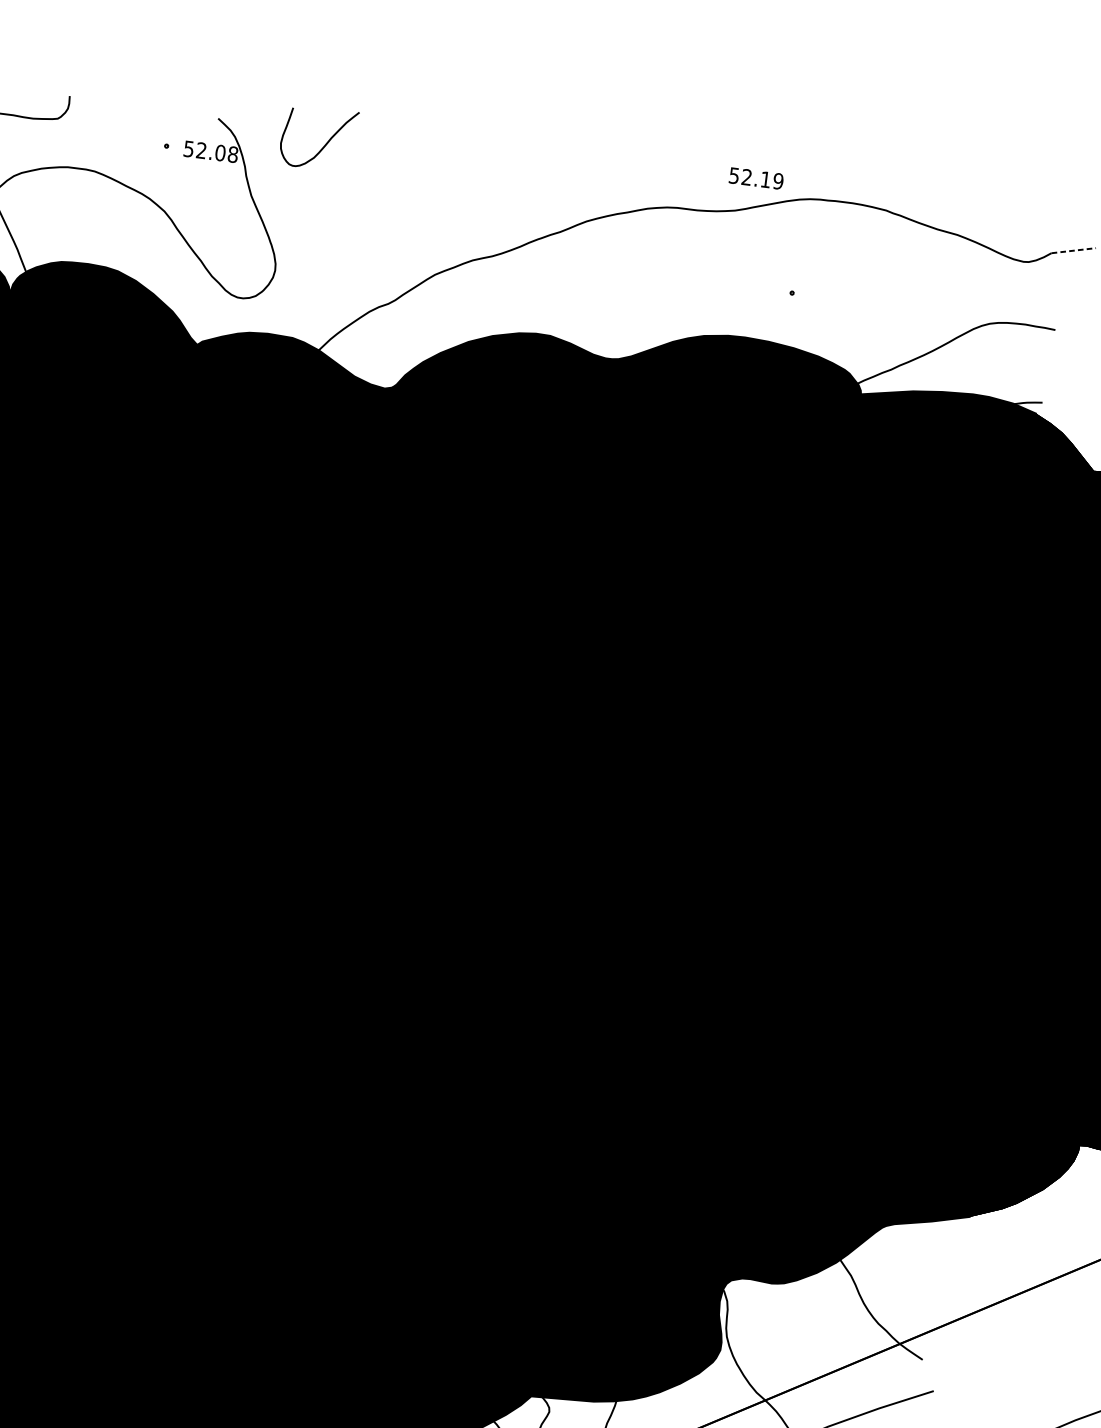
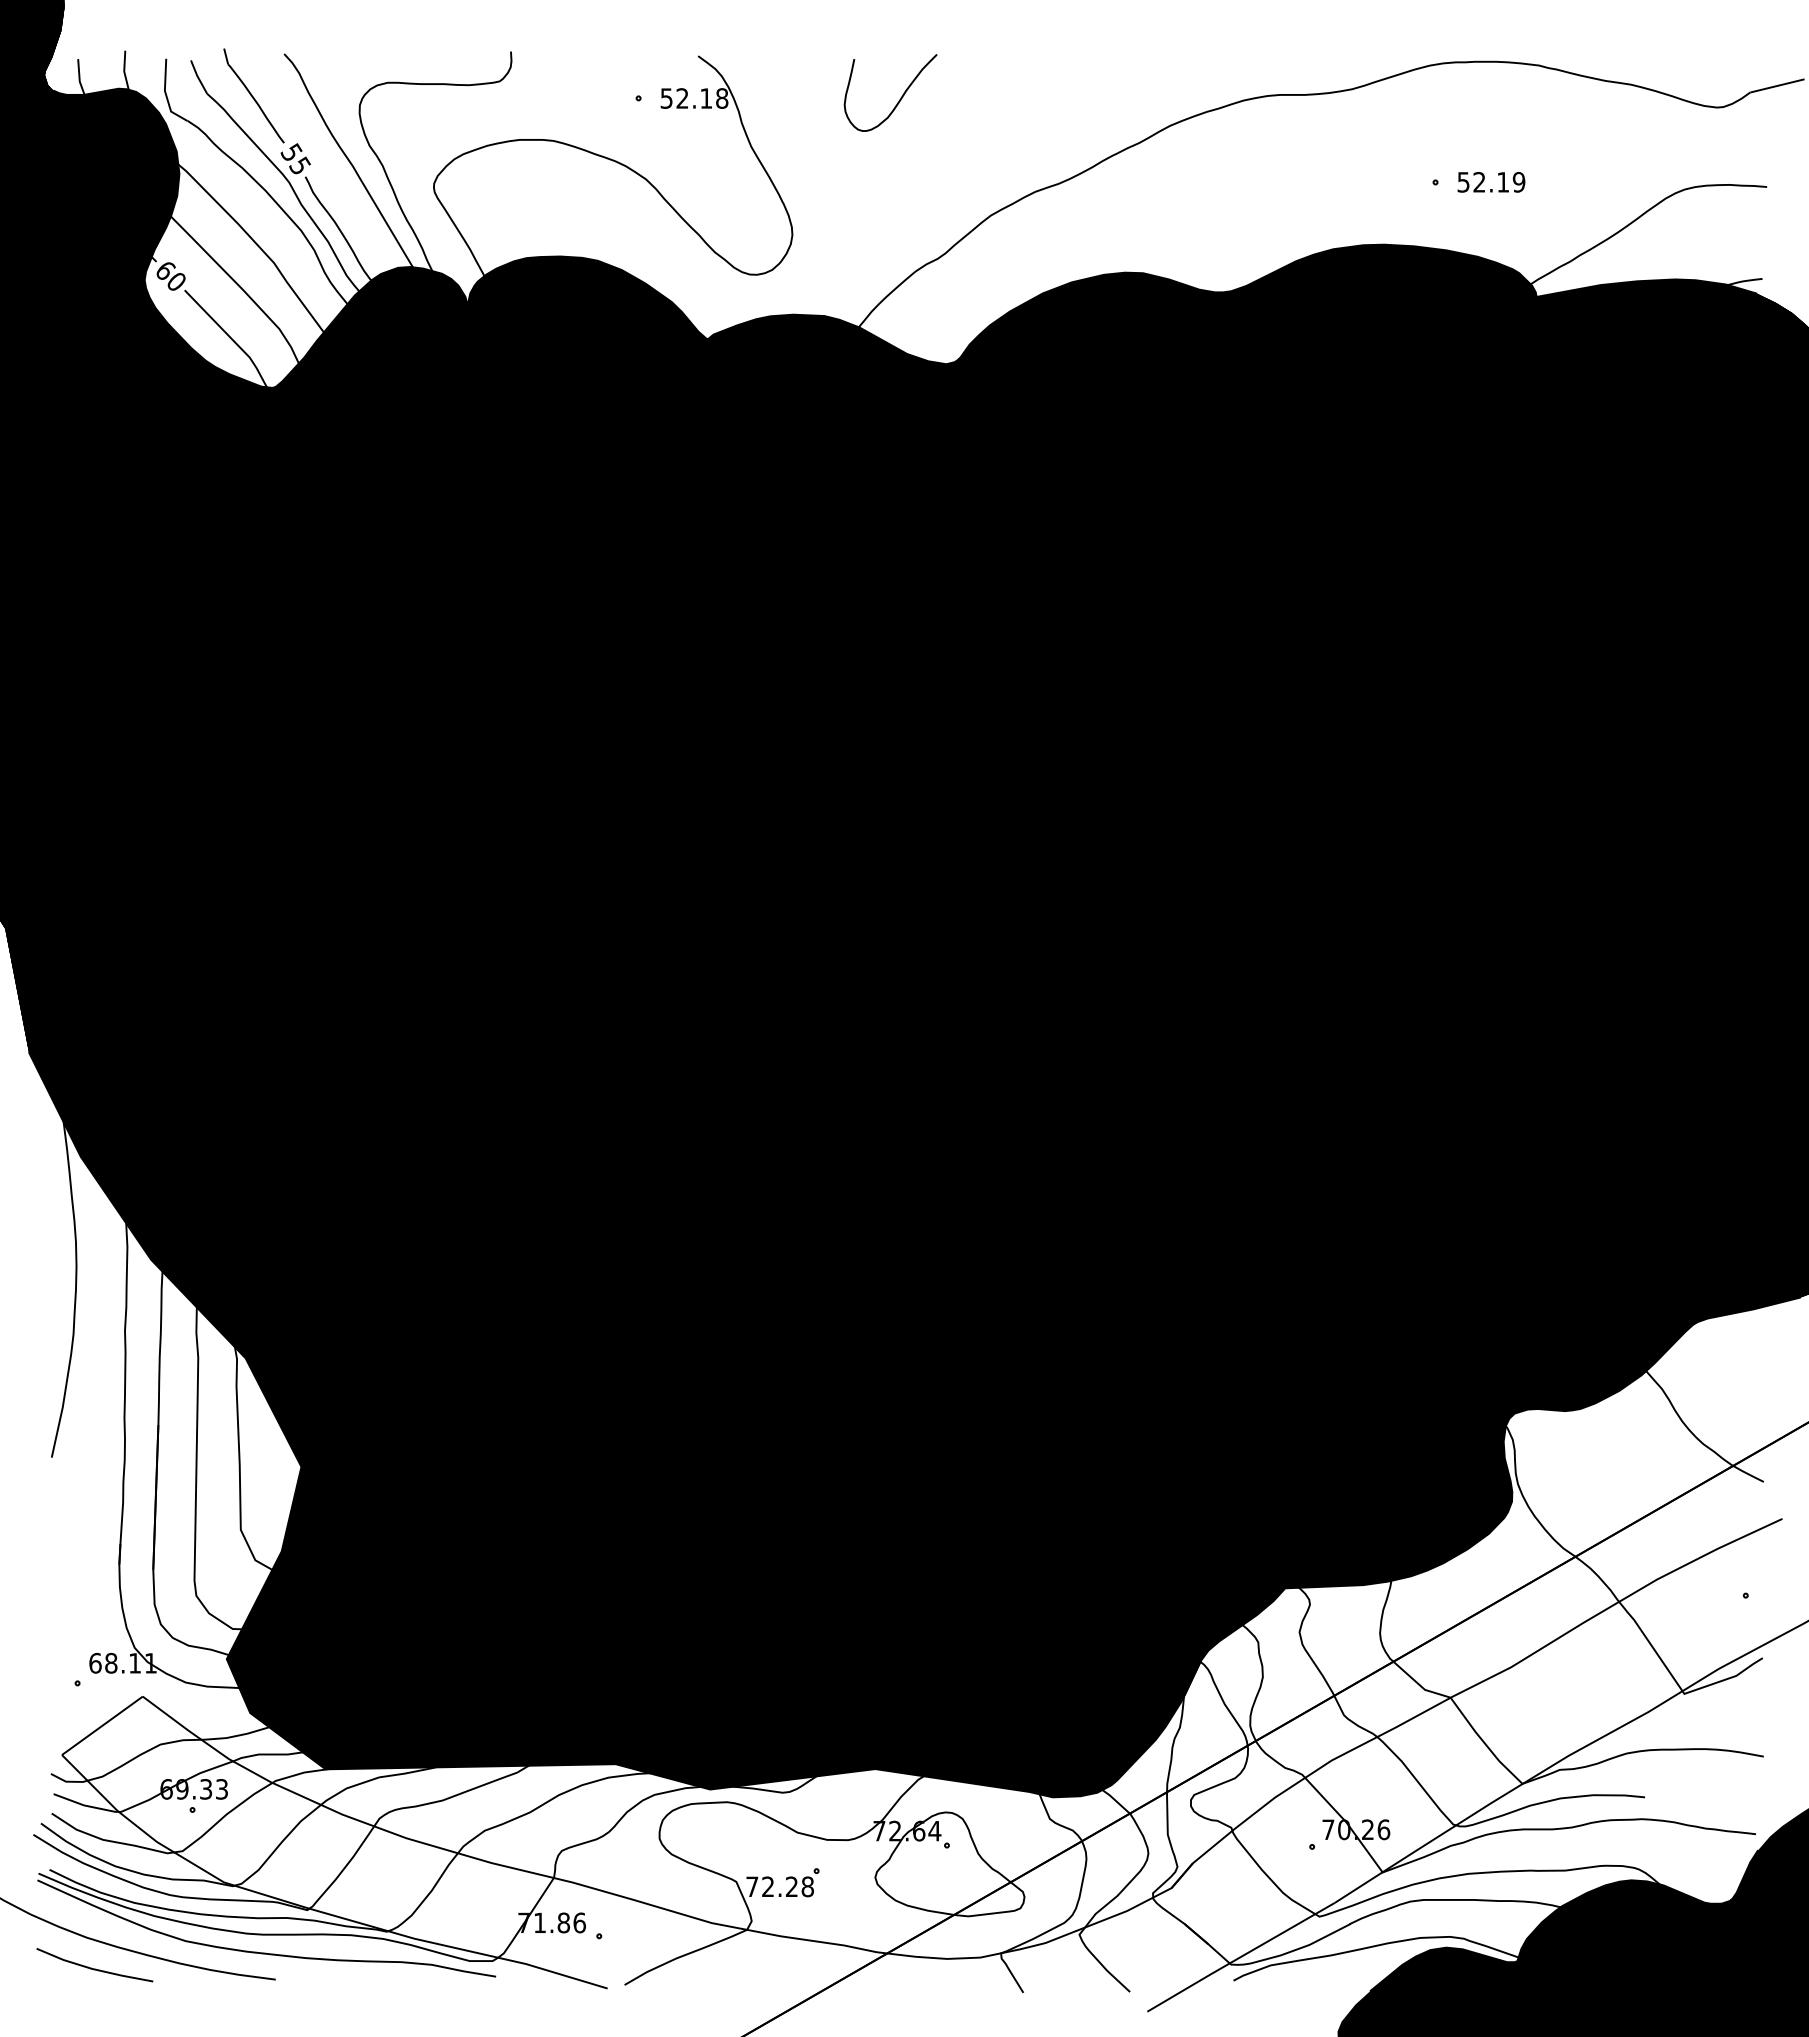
curve: (326, 142) -> (900, 97), moved
text: (220, 153) -> (706, 98), 52.08 -> 52.18
text: (756, 178) -> (1491, 182), moved
line: (1073, 250) -> (1777, 85), dashed -> solid

